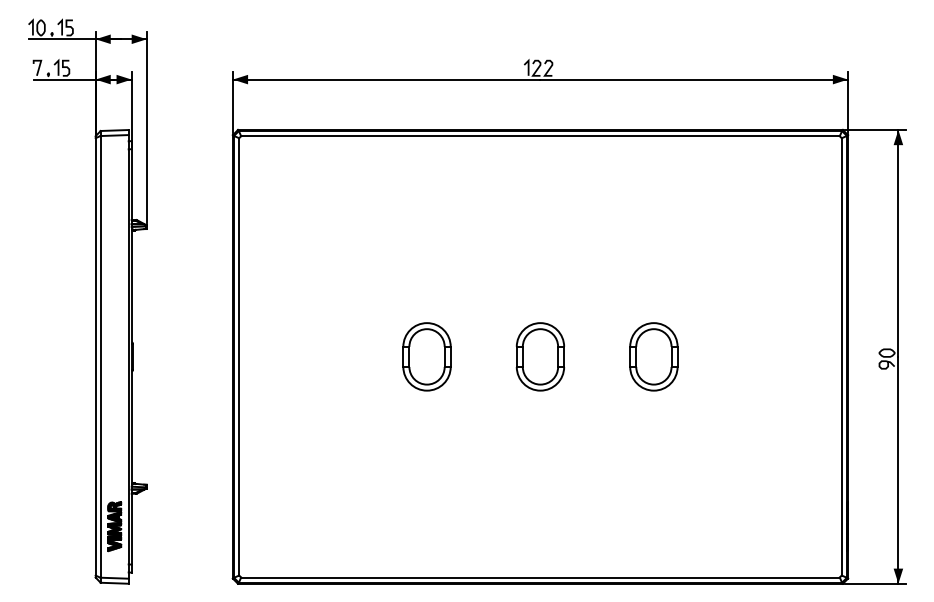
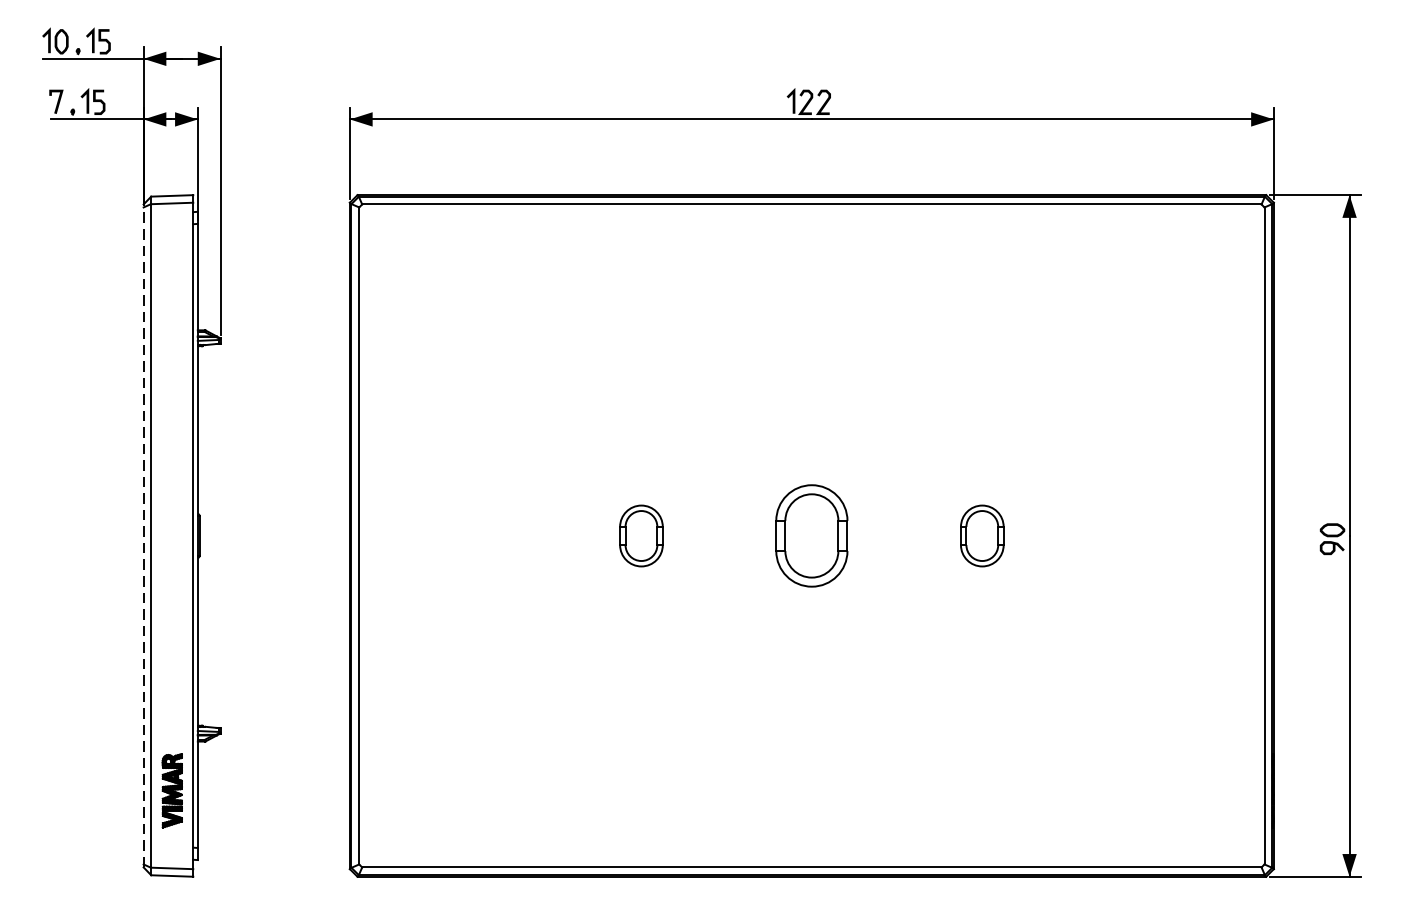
line: (95, 356) -> (143, 535), solid -> dashed
part: (426, 356) -> (640, 535), size x0.6
part: (653, 356) -> (981, 535), size x0.6

